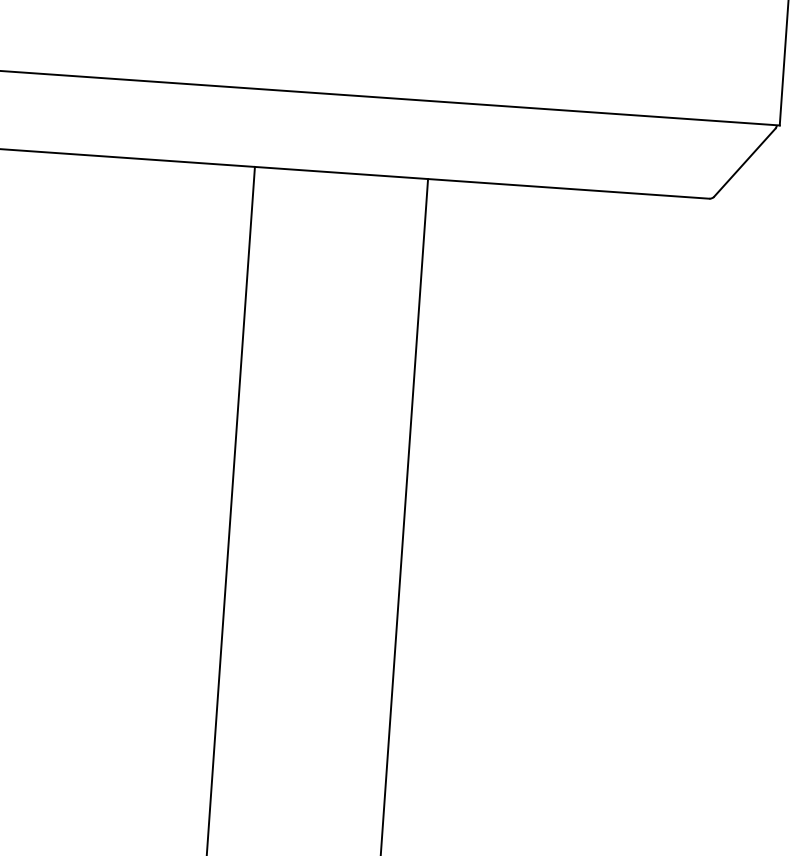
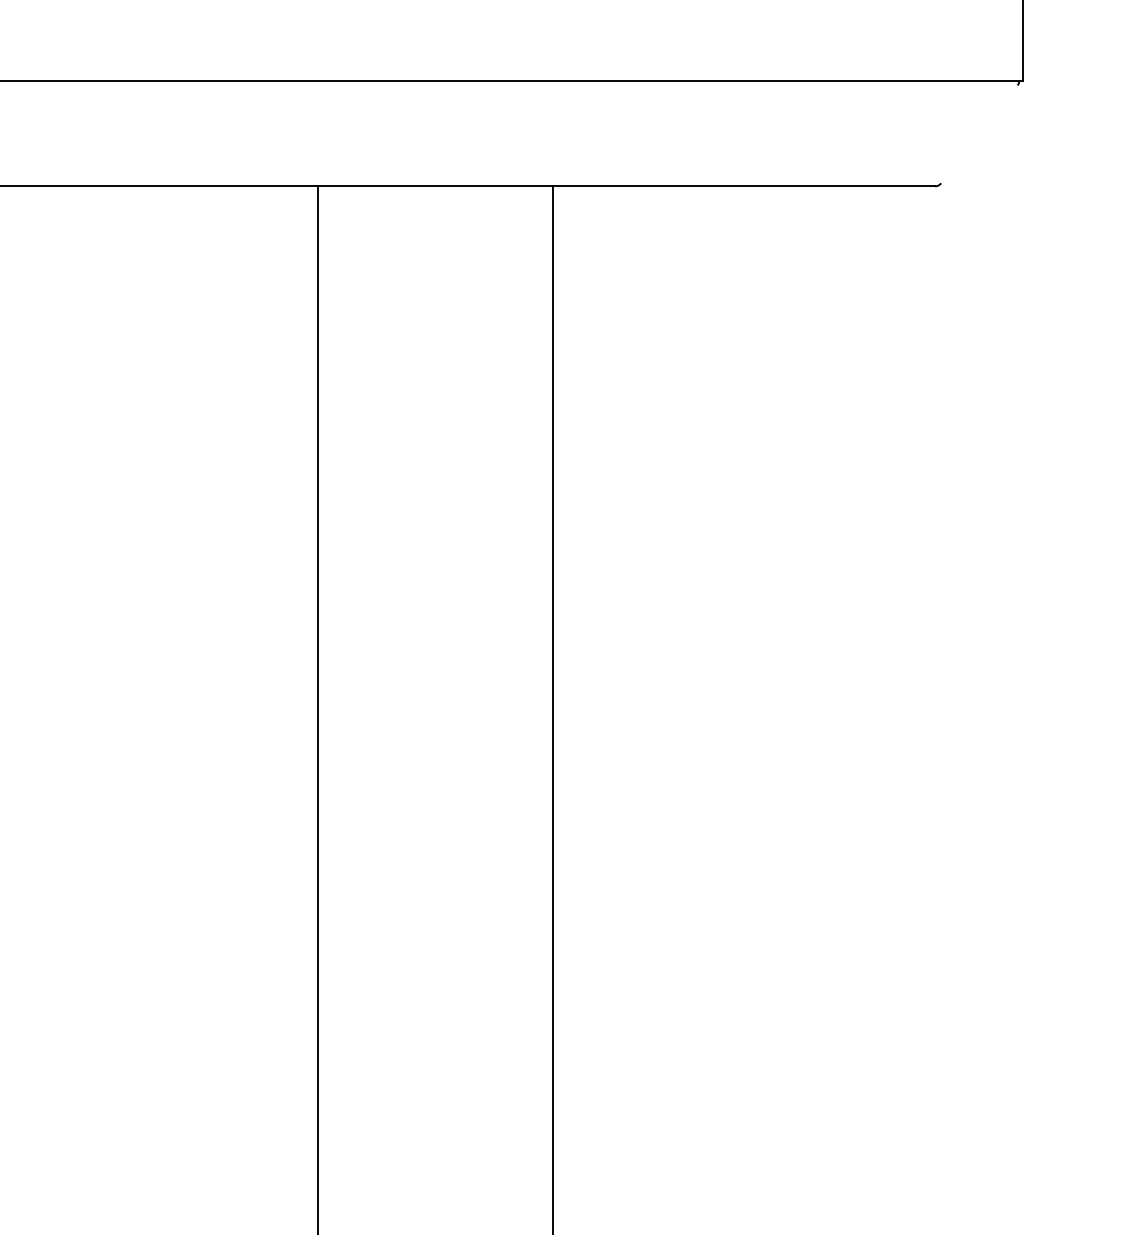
line: (744, 162) -> (979, 134), removed

